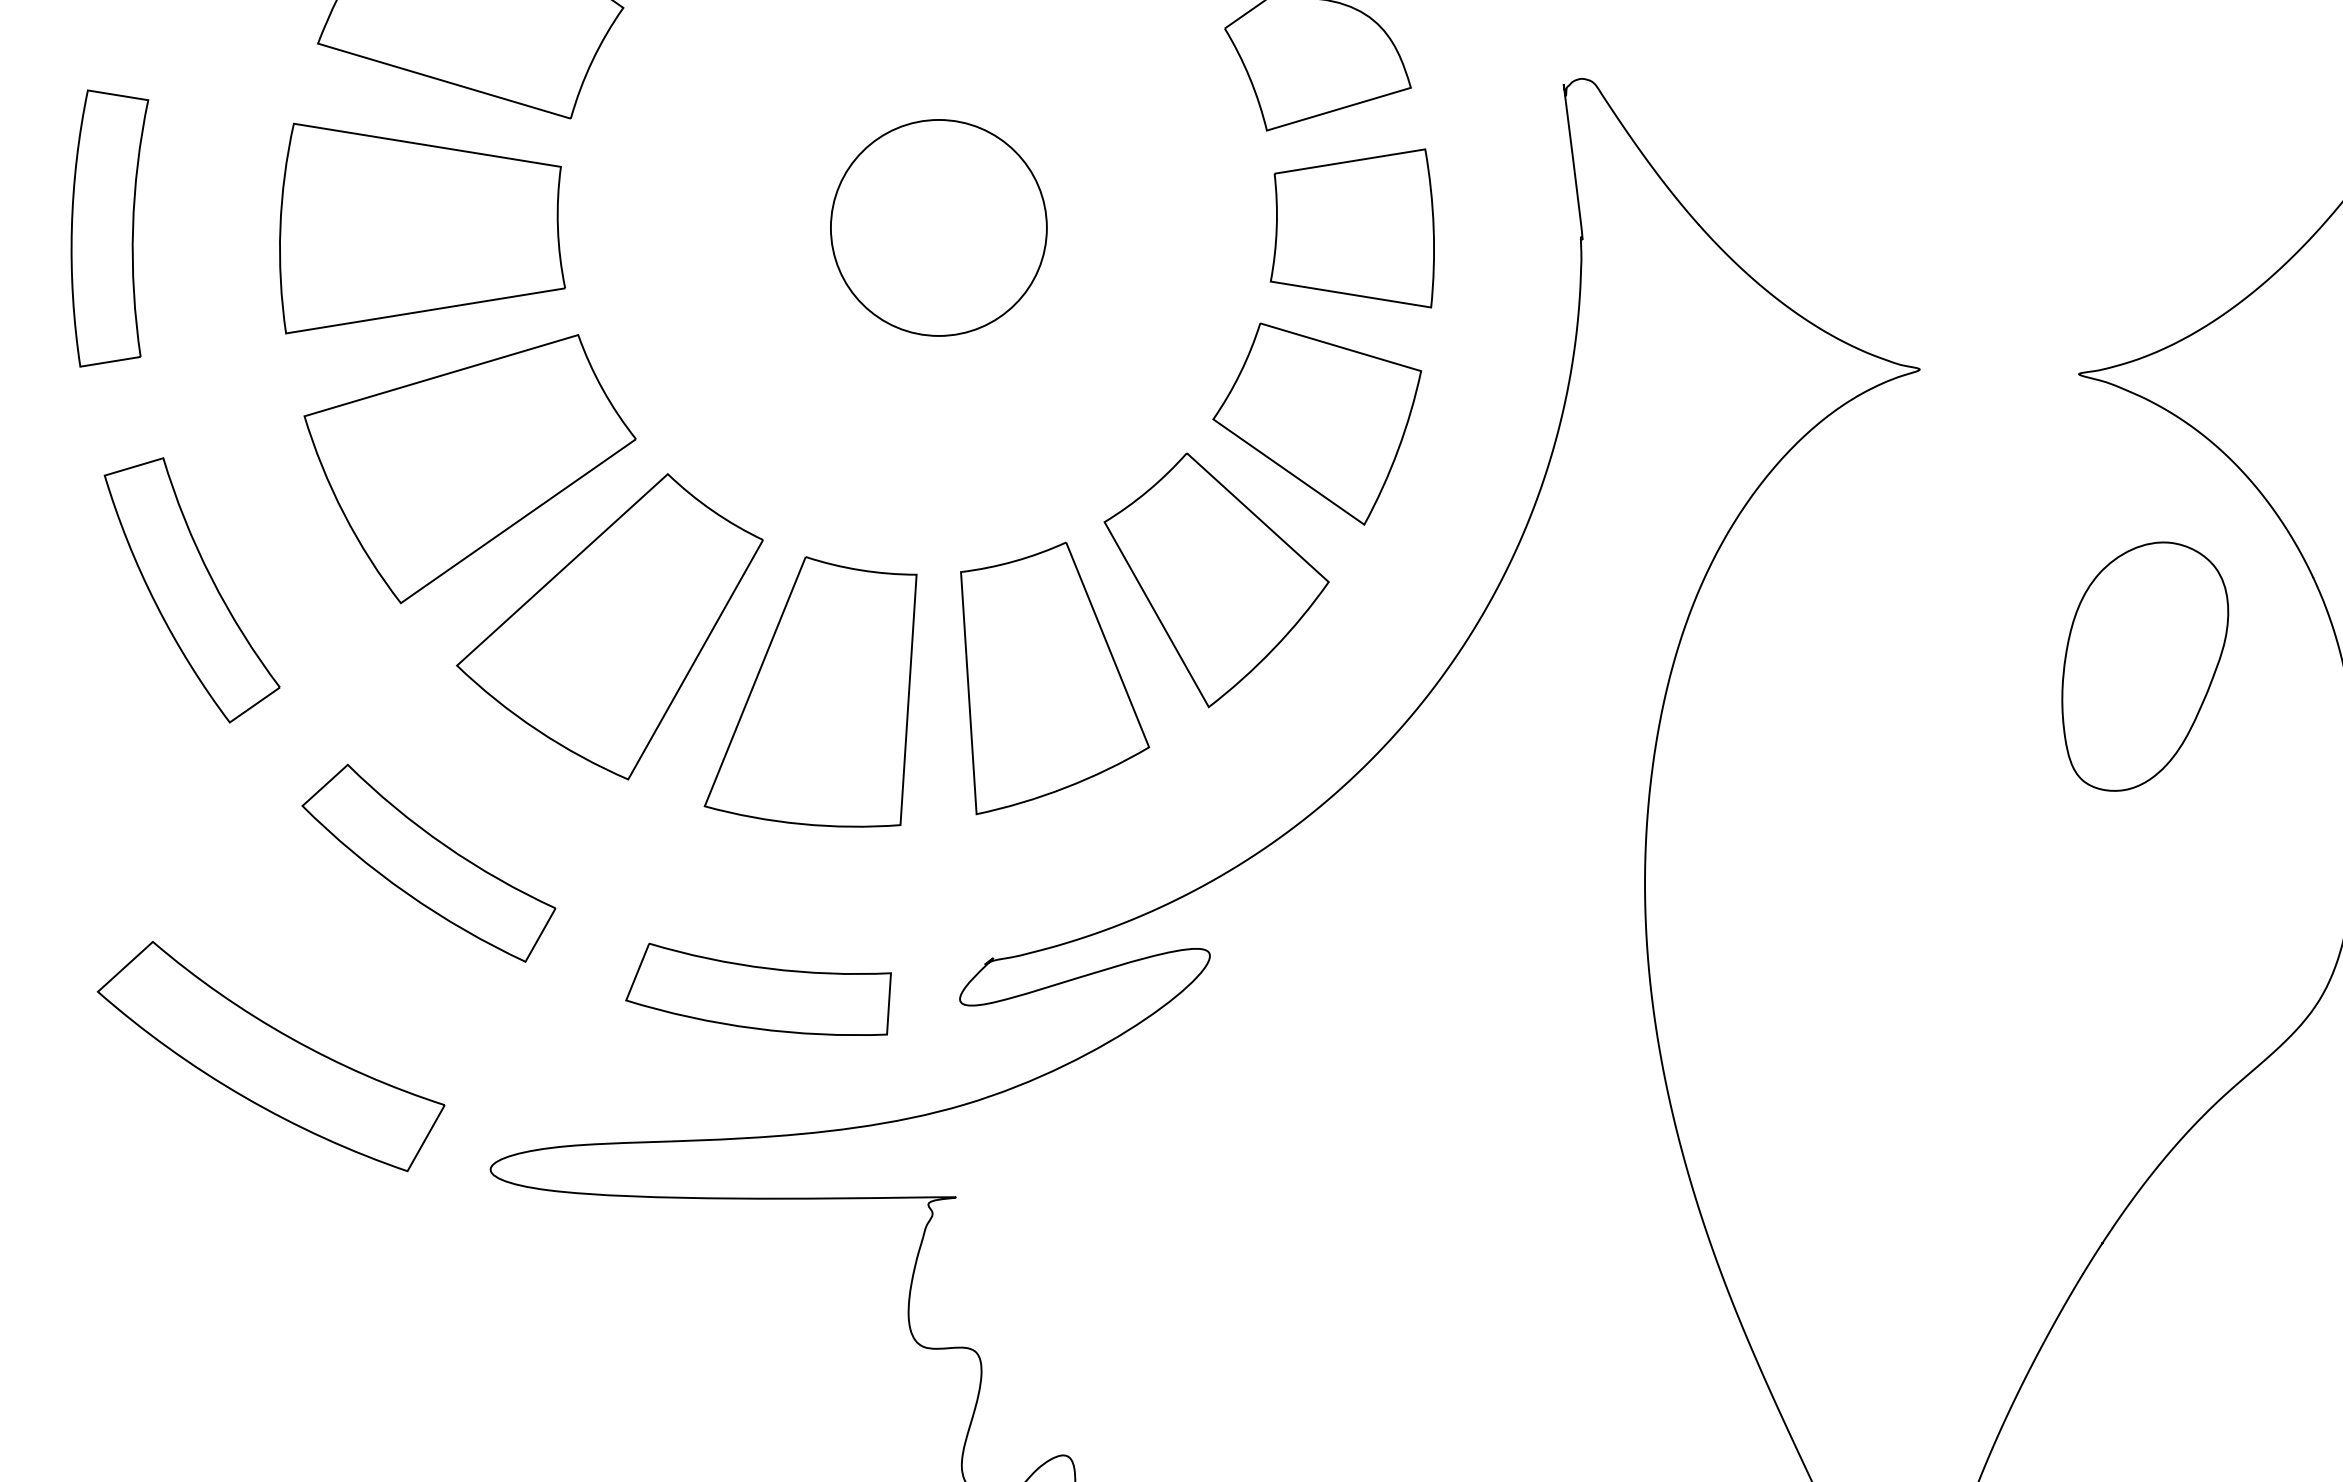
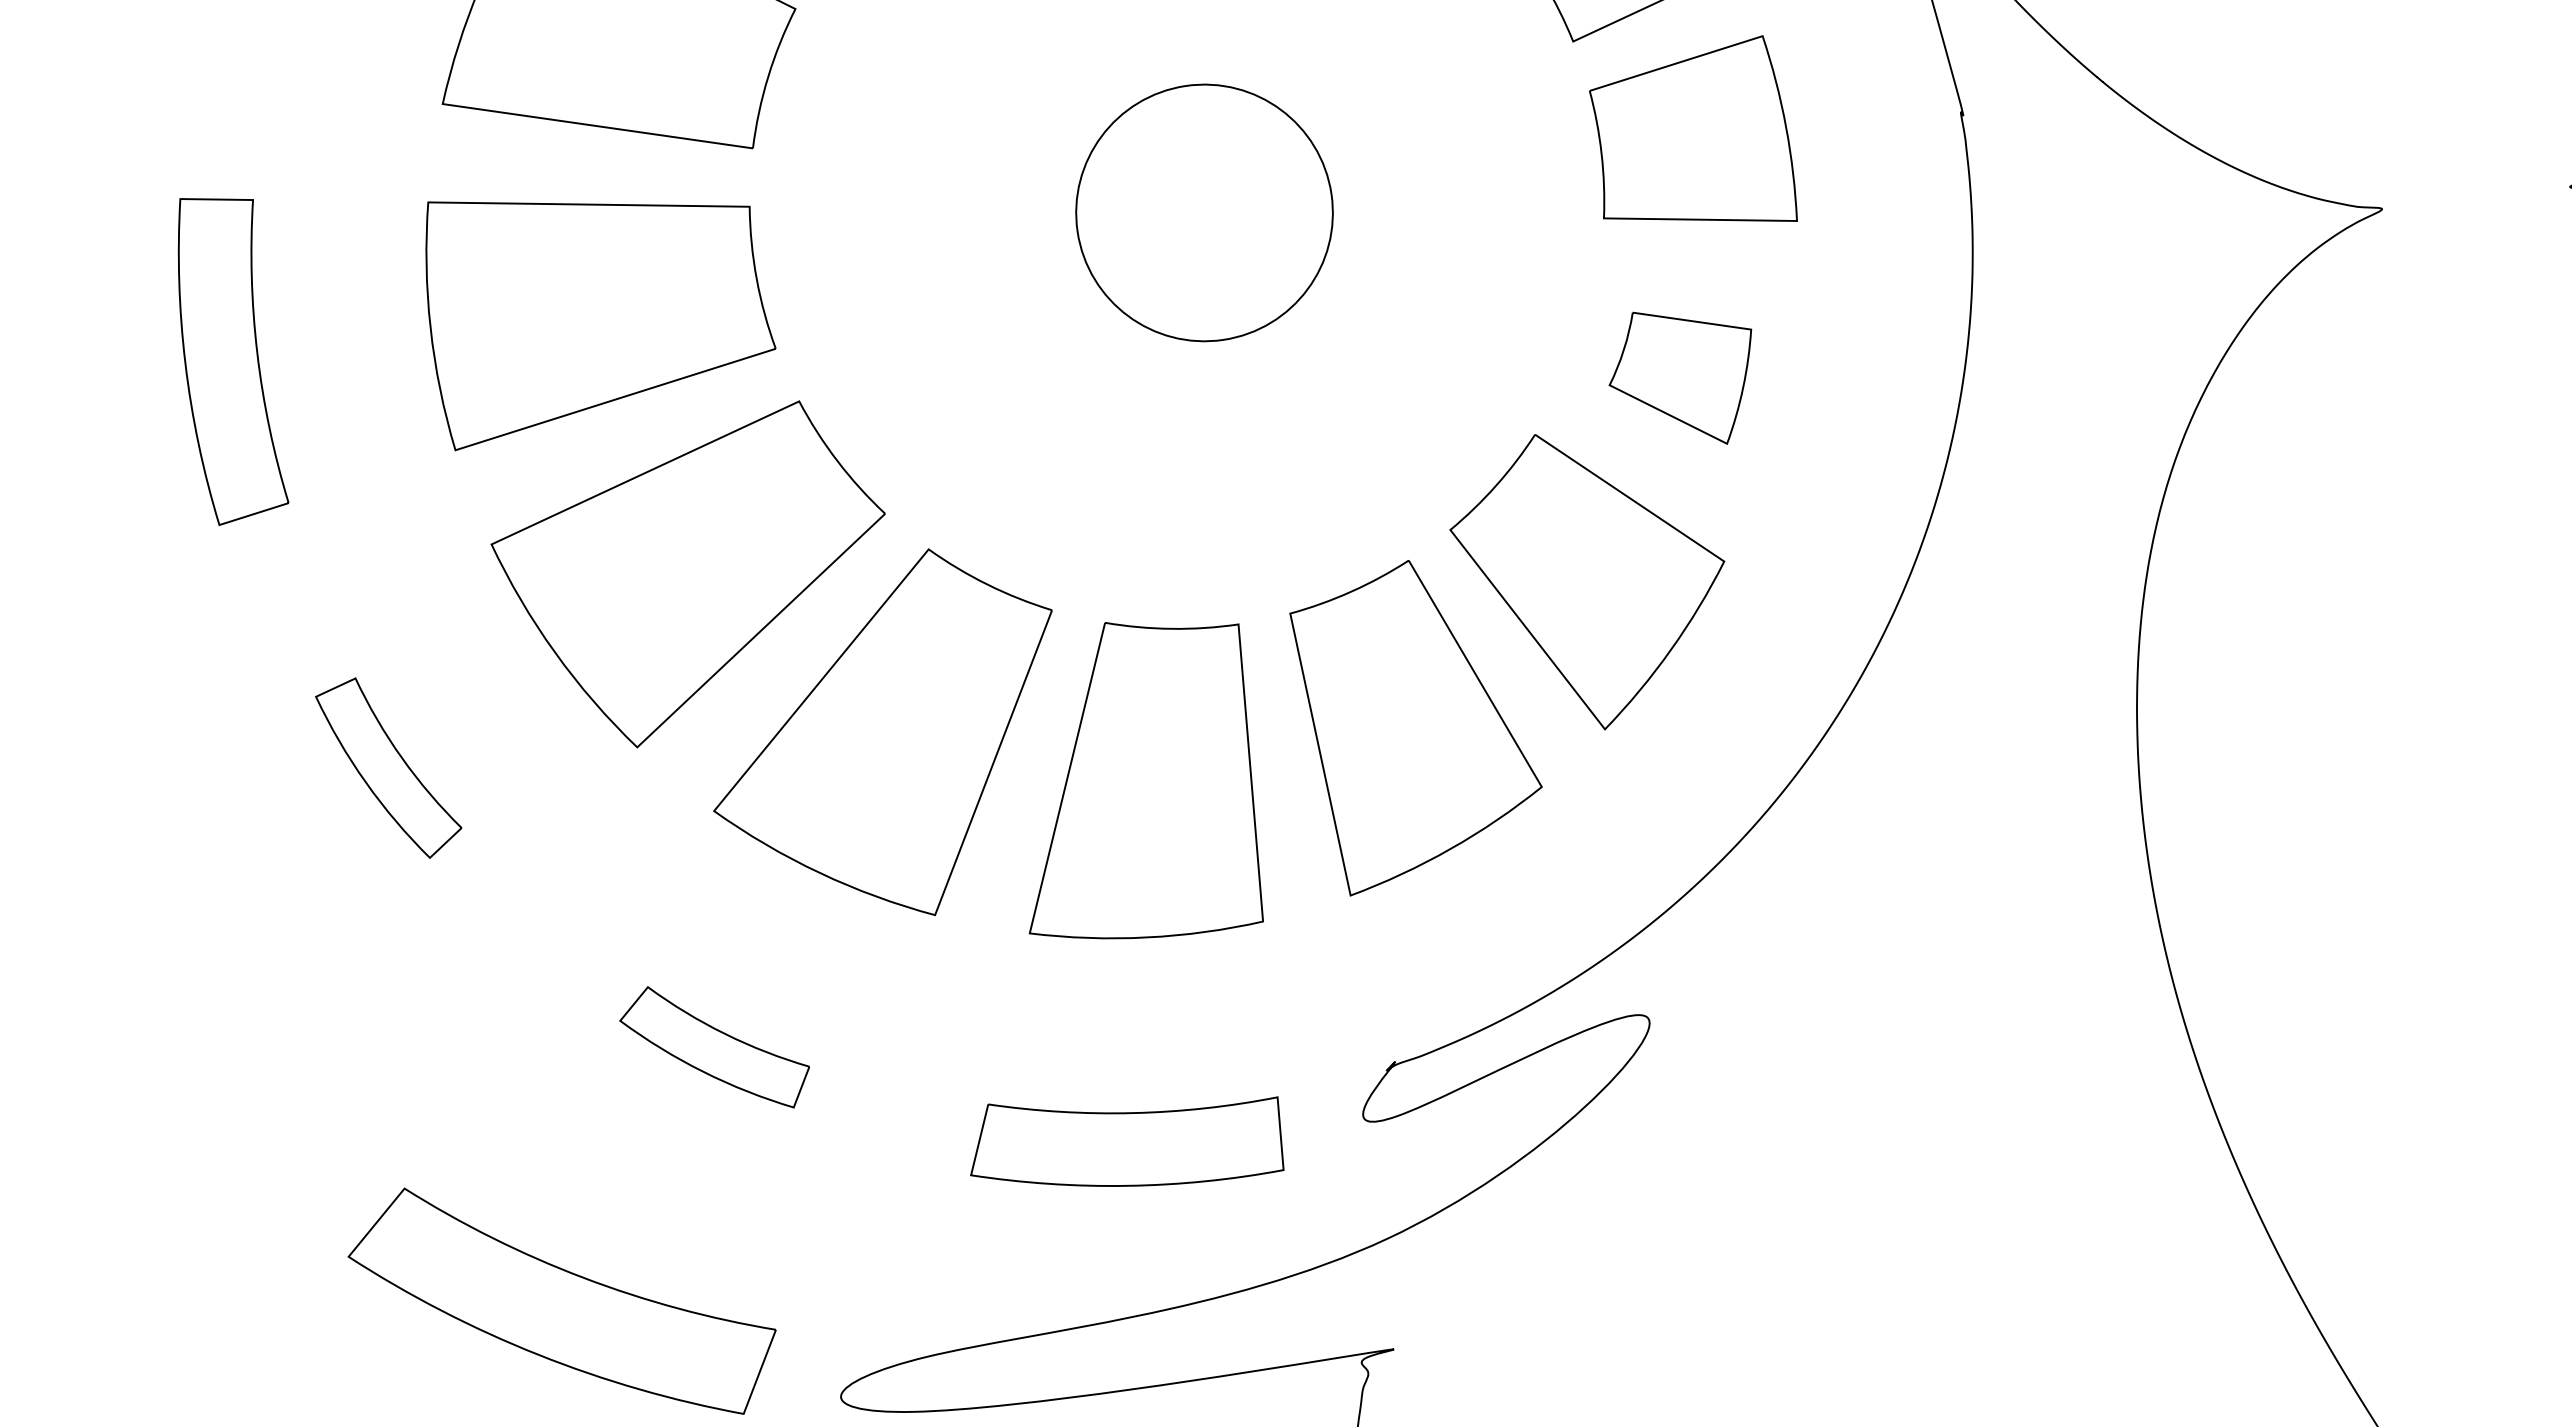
part: (1317, 423) -> (1683, 377), size x0.6
part: (191, 590) -> (388, 768), size x0.6
part: (428, 862) -> (714, 1047), size x0.6

